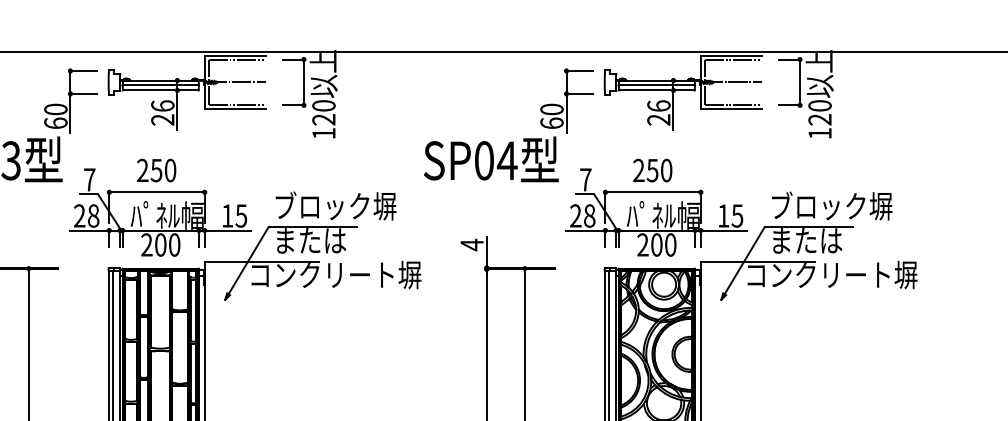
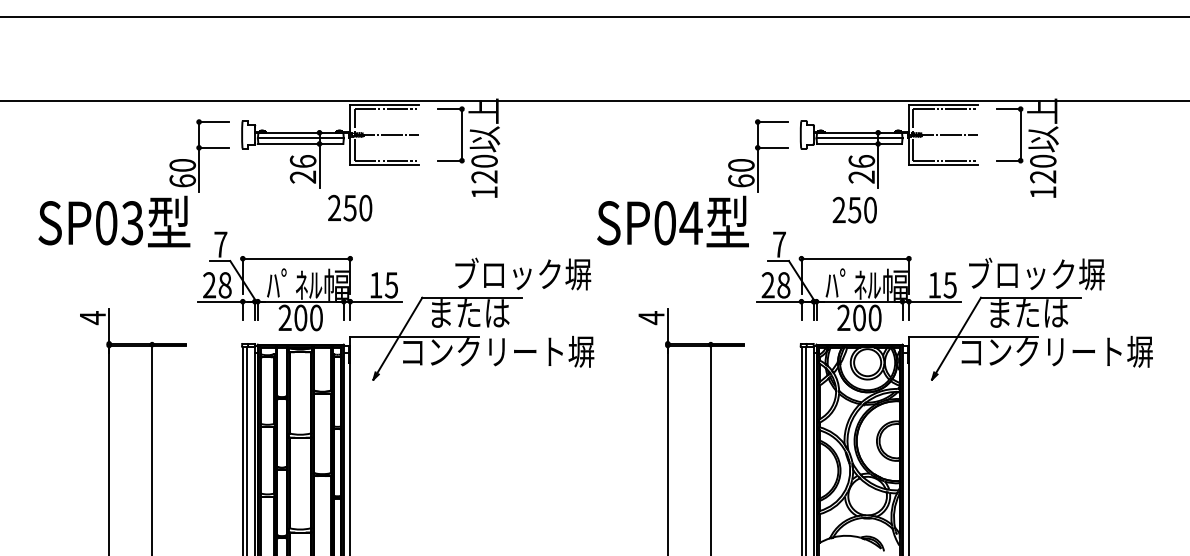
text: (156, 169) -> (350, 207), moved
text: (652, 169) -> (854, 209), moved
text: (336, 205) -> (523, 273), moved
text: (831, 205) -> (1036, 273), moved

